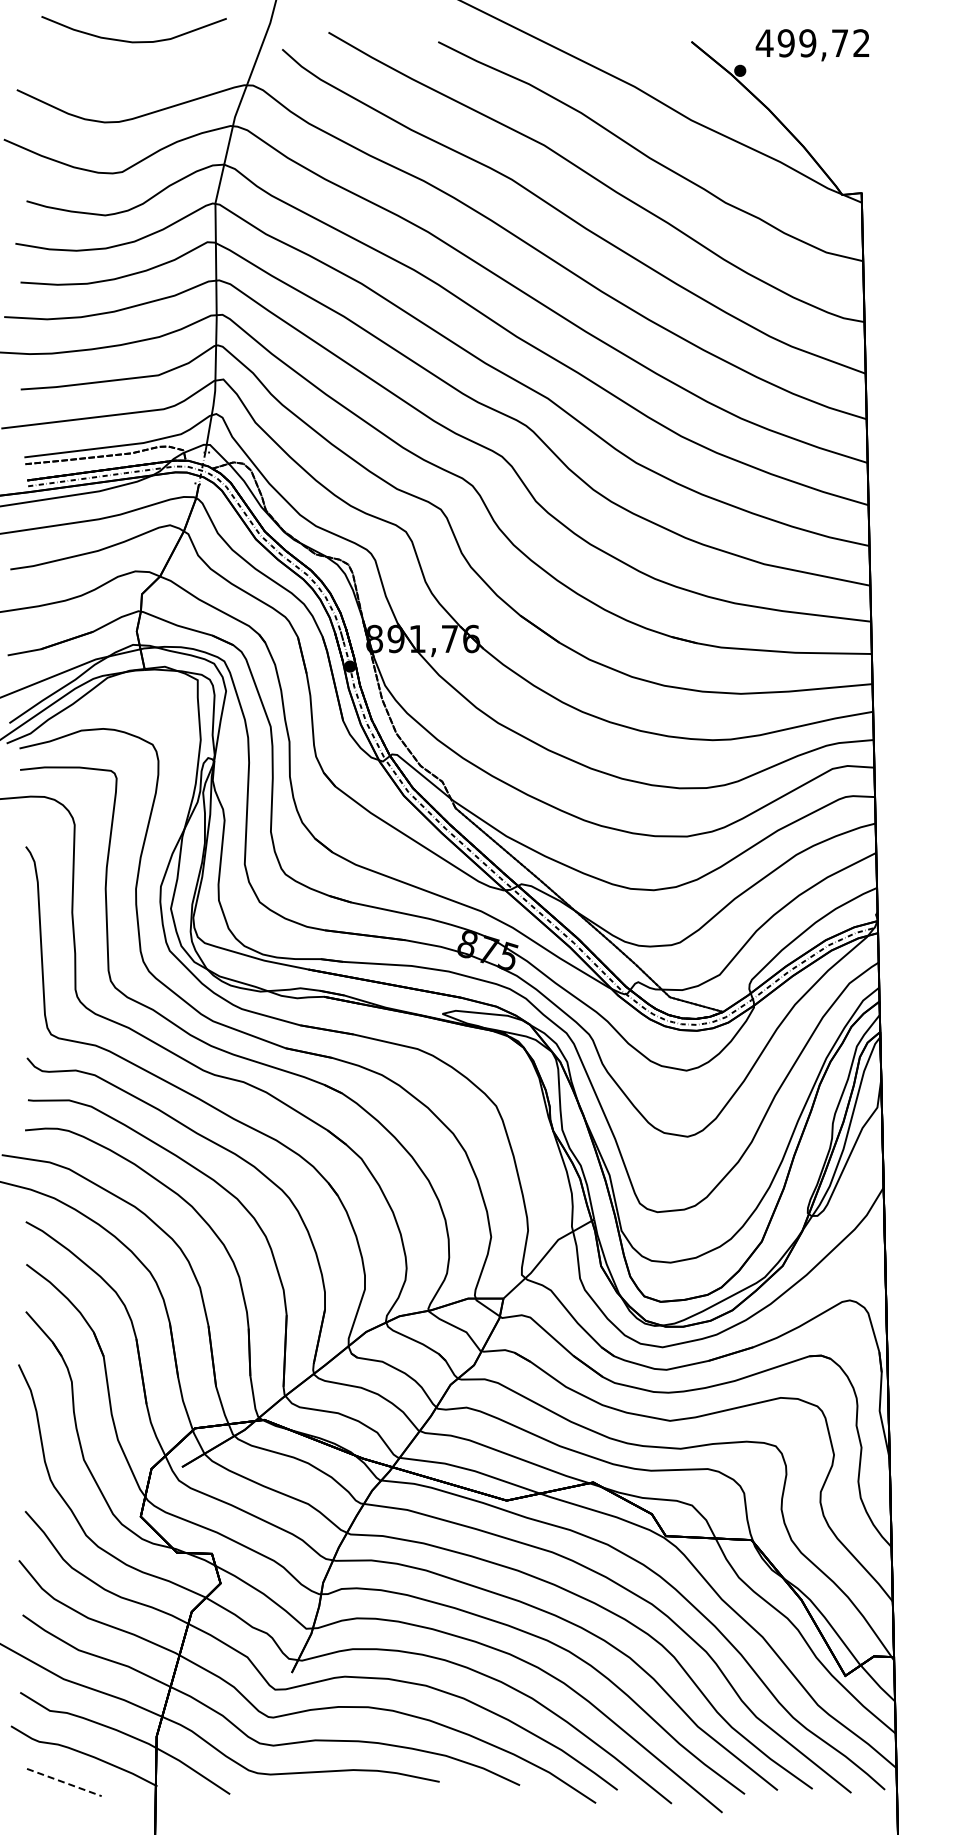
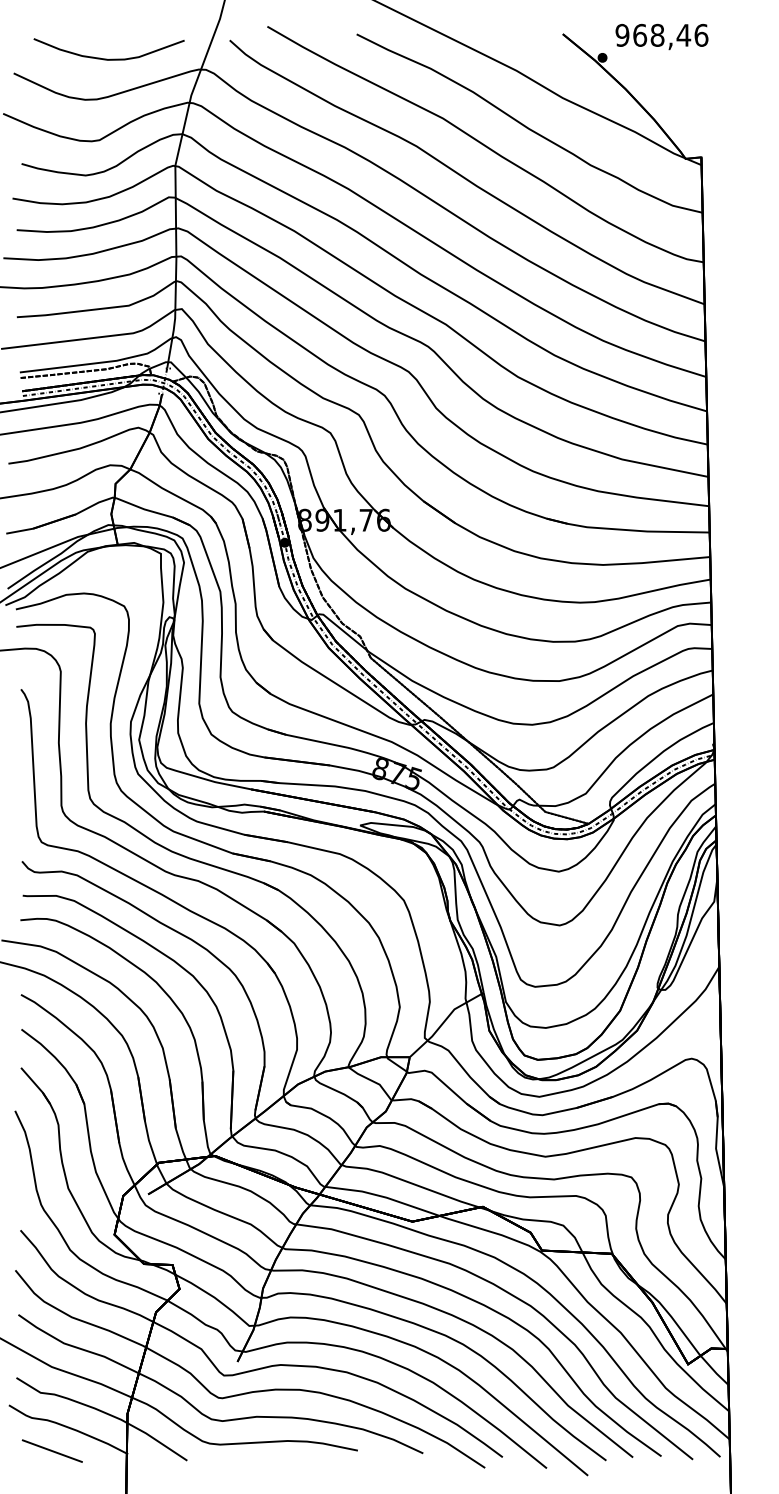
curve: (133, 41) -> (108, 59), moved
text: (812, 43) -> (661, 35), 499,72 -> 968,46
line: (64, 1782) -> (52, 1451), dashed -> solid

